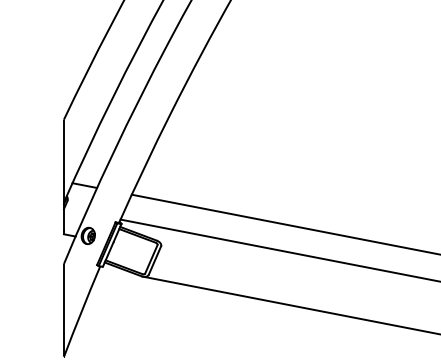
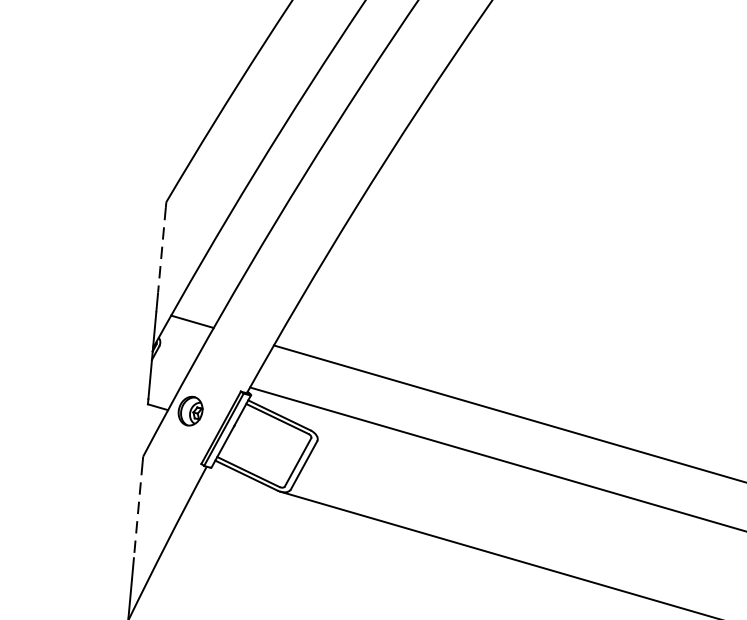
line: (63, 147) -> (160, 251), solid -> dashed
line: (63, 294) -> (137, 510), solid -> dashed

